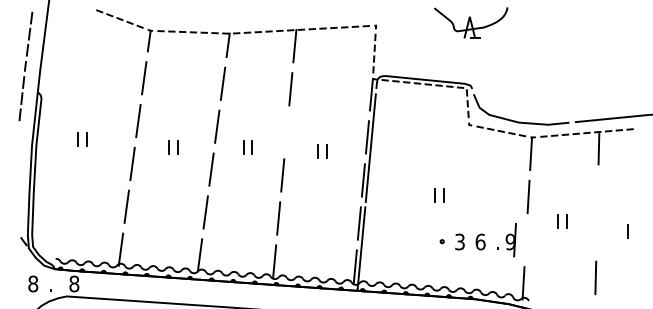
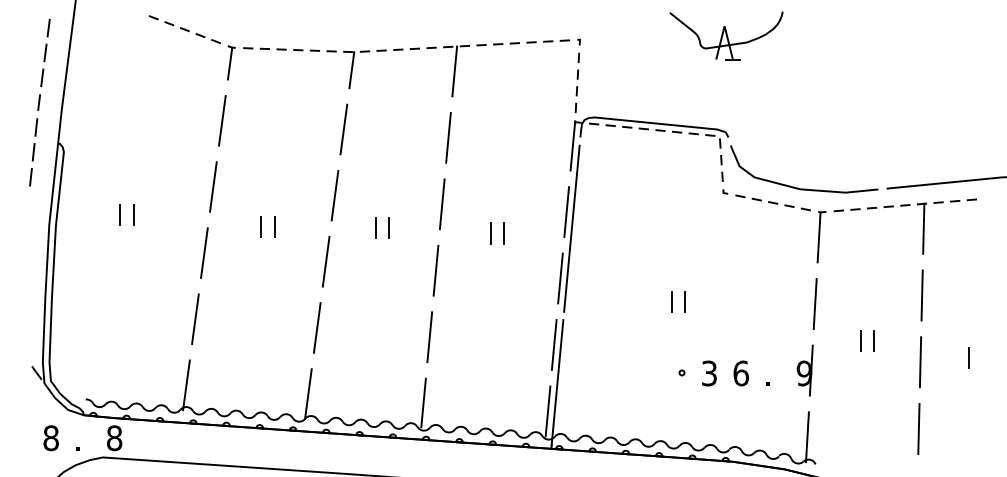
line: (286, 132) -> (441, 204), added
line: (597, 191) -> (921, 295), added
line: (596, 234) -> (919, 361), added
part: (510, 240) -> (804, 371), moved

